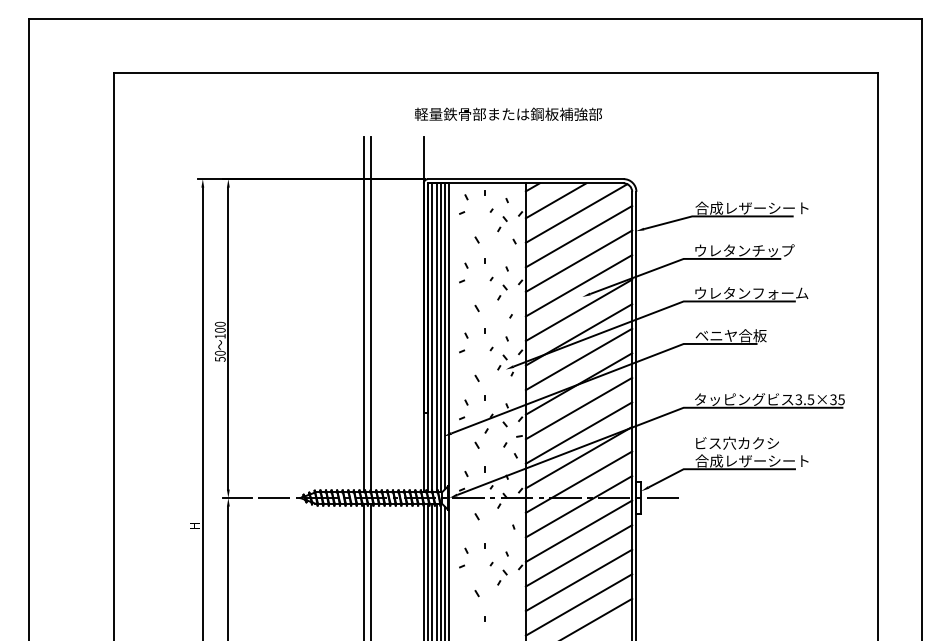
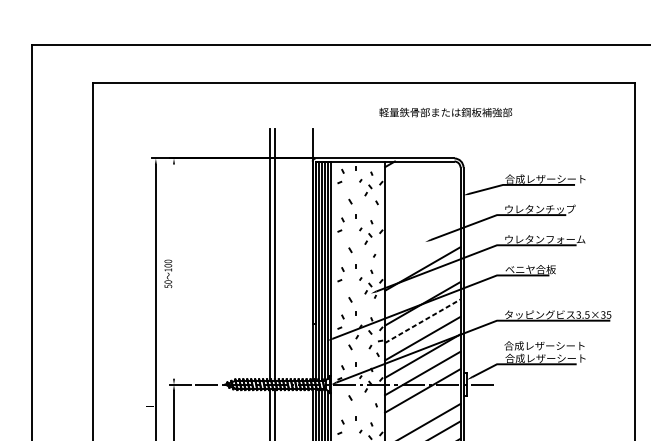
text: (508, 113) -> (445, 111), moved
line: (555, 200) -> (406, 173), removed
line: (576, 213) -> (420, 182), removed
line: (578, 236) -> (422, 199), removed
line: (578, 260) -> (422, 216), removed
line: (578, 285) -> (422, 233), removed
line: (578, 310) -> (422, 251), removed
line: (228, 338) -> (174, 271), removed
line: (578, 359) -> (422, 286), removed
line: (579, 408) -> (423, 321), solid -> dashed
text: (750, 442) -> (544, 345), ビス穴カクシ -> 合成レザーシート
line: (578, 531) -> (422, 408), removed

